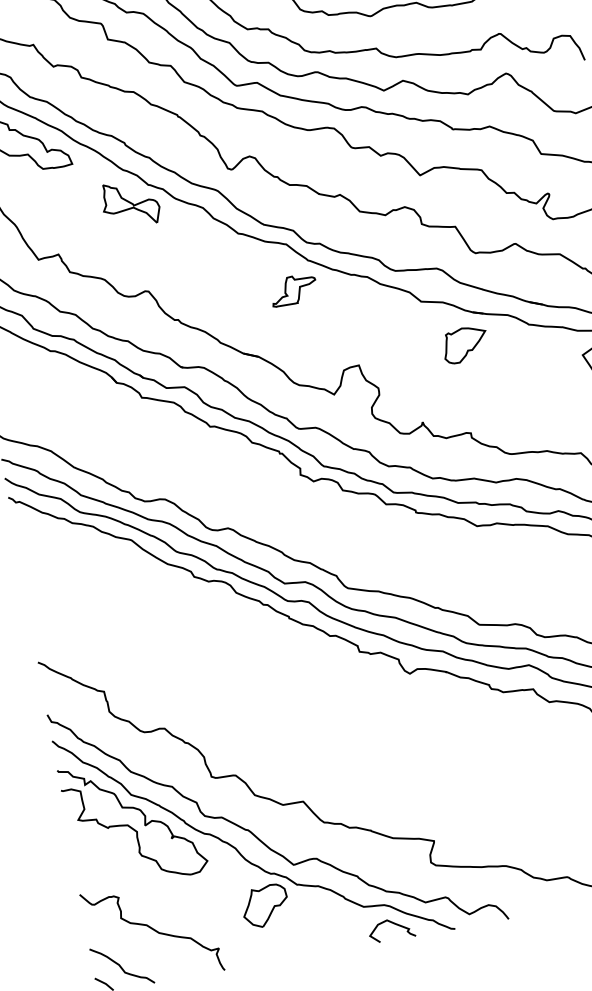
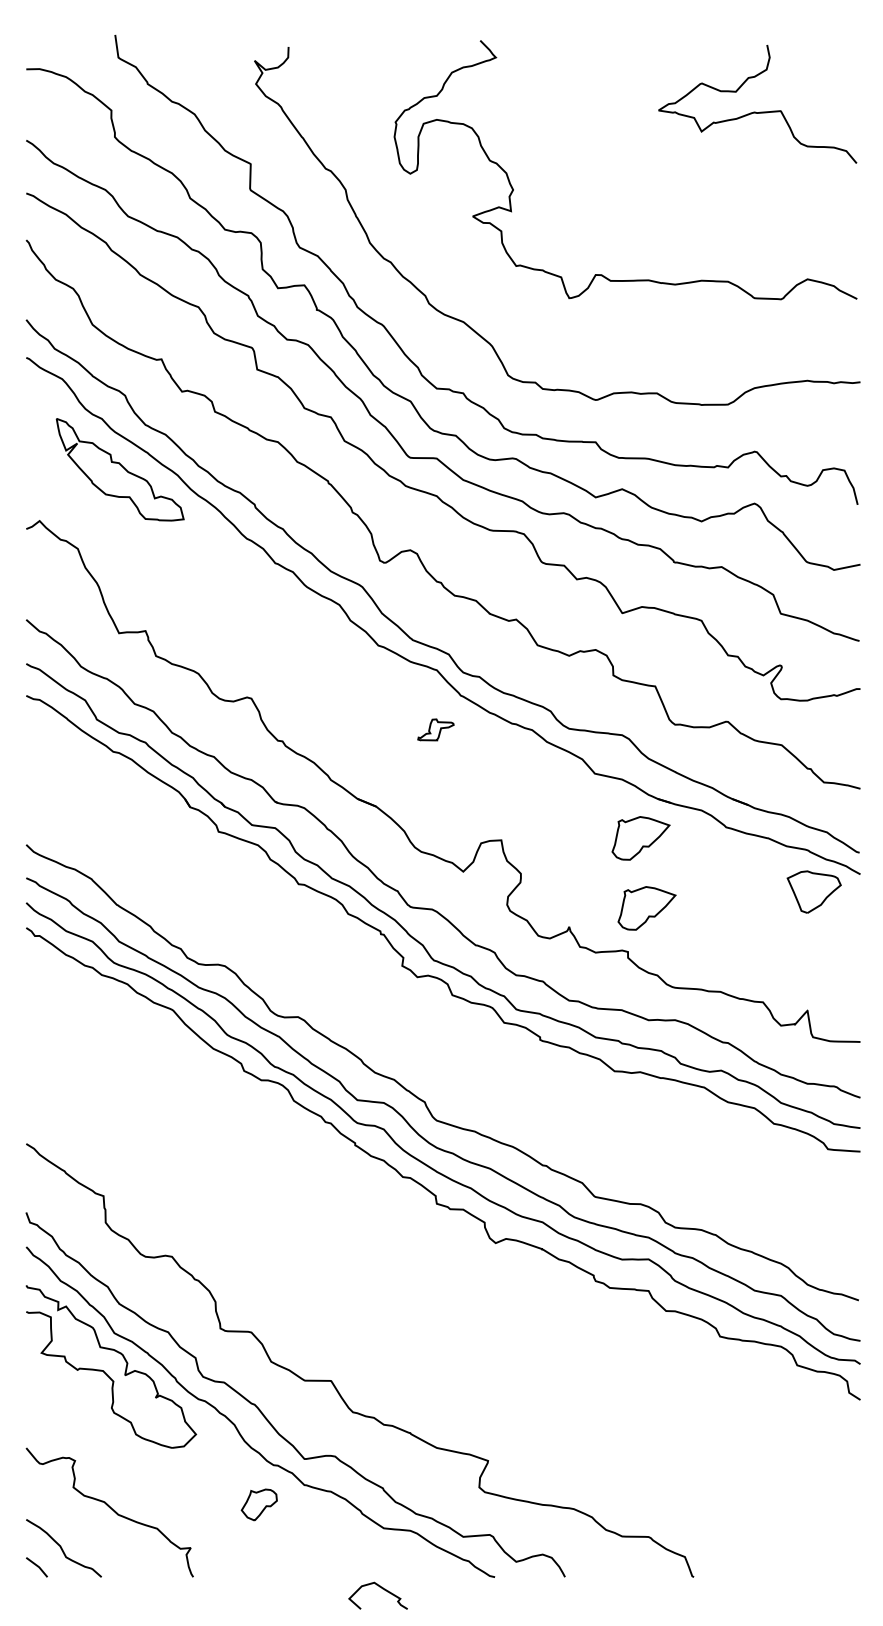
part: (130, 203) -> (248, 582), removed
part: (293, 289) -> (435, 729), size x0.6
part: (479, 397) -> (646, 908), added
part: (265, 905) -> (259, 1504), size x0.6
curve: (394, 924) -> (382, 1589), moved

